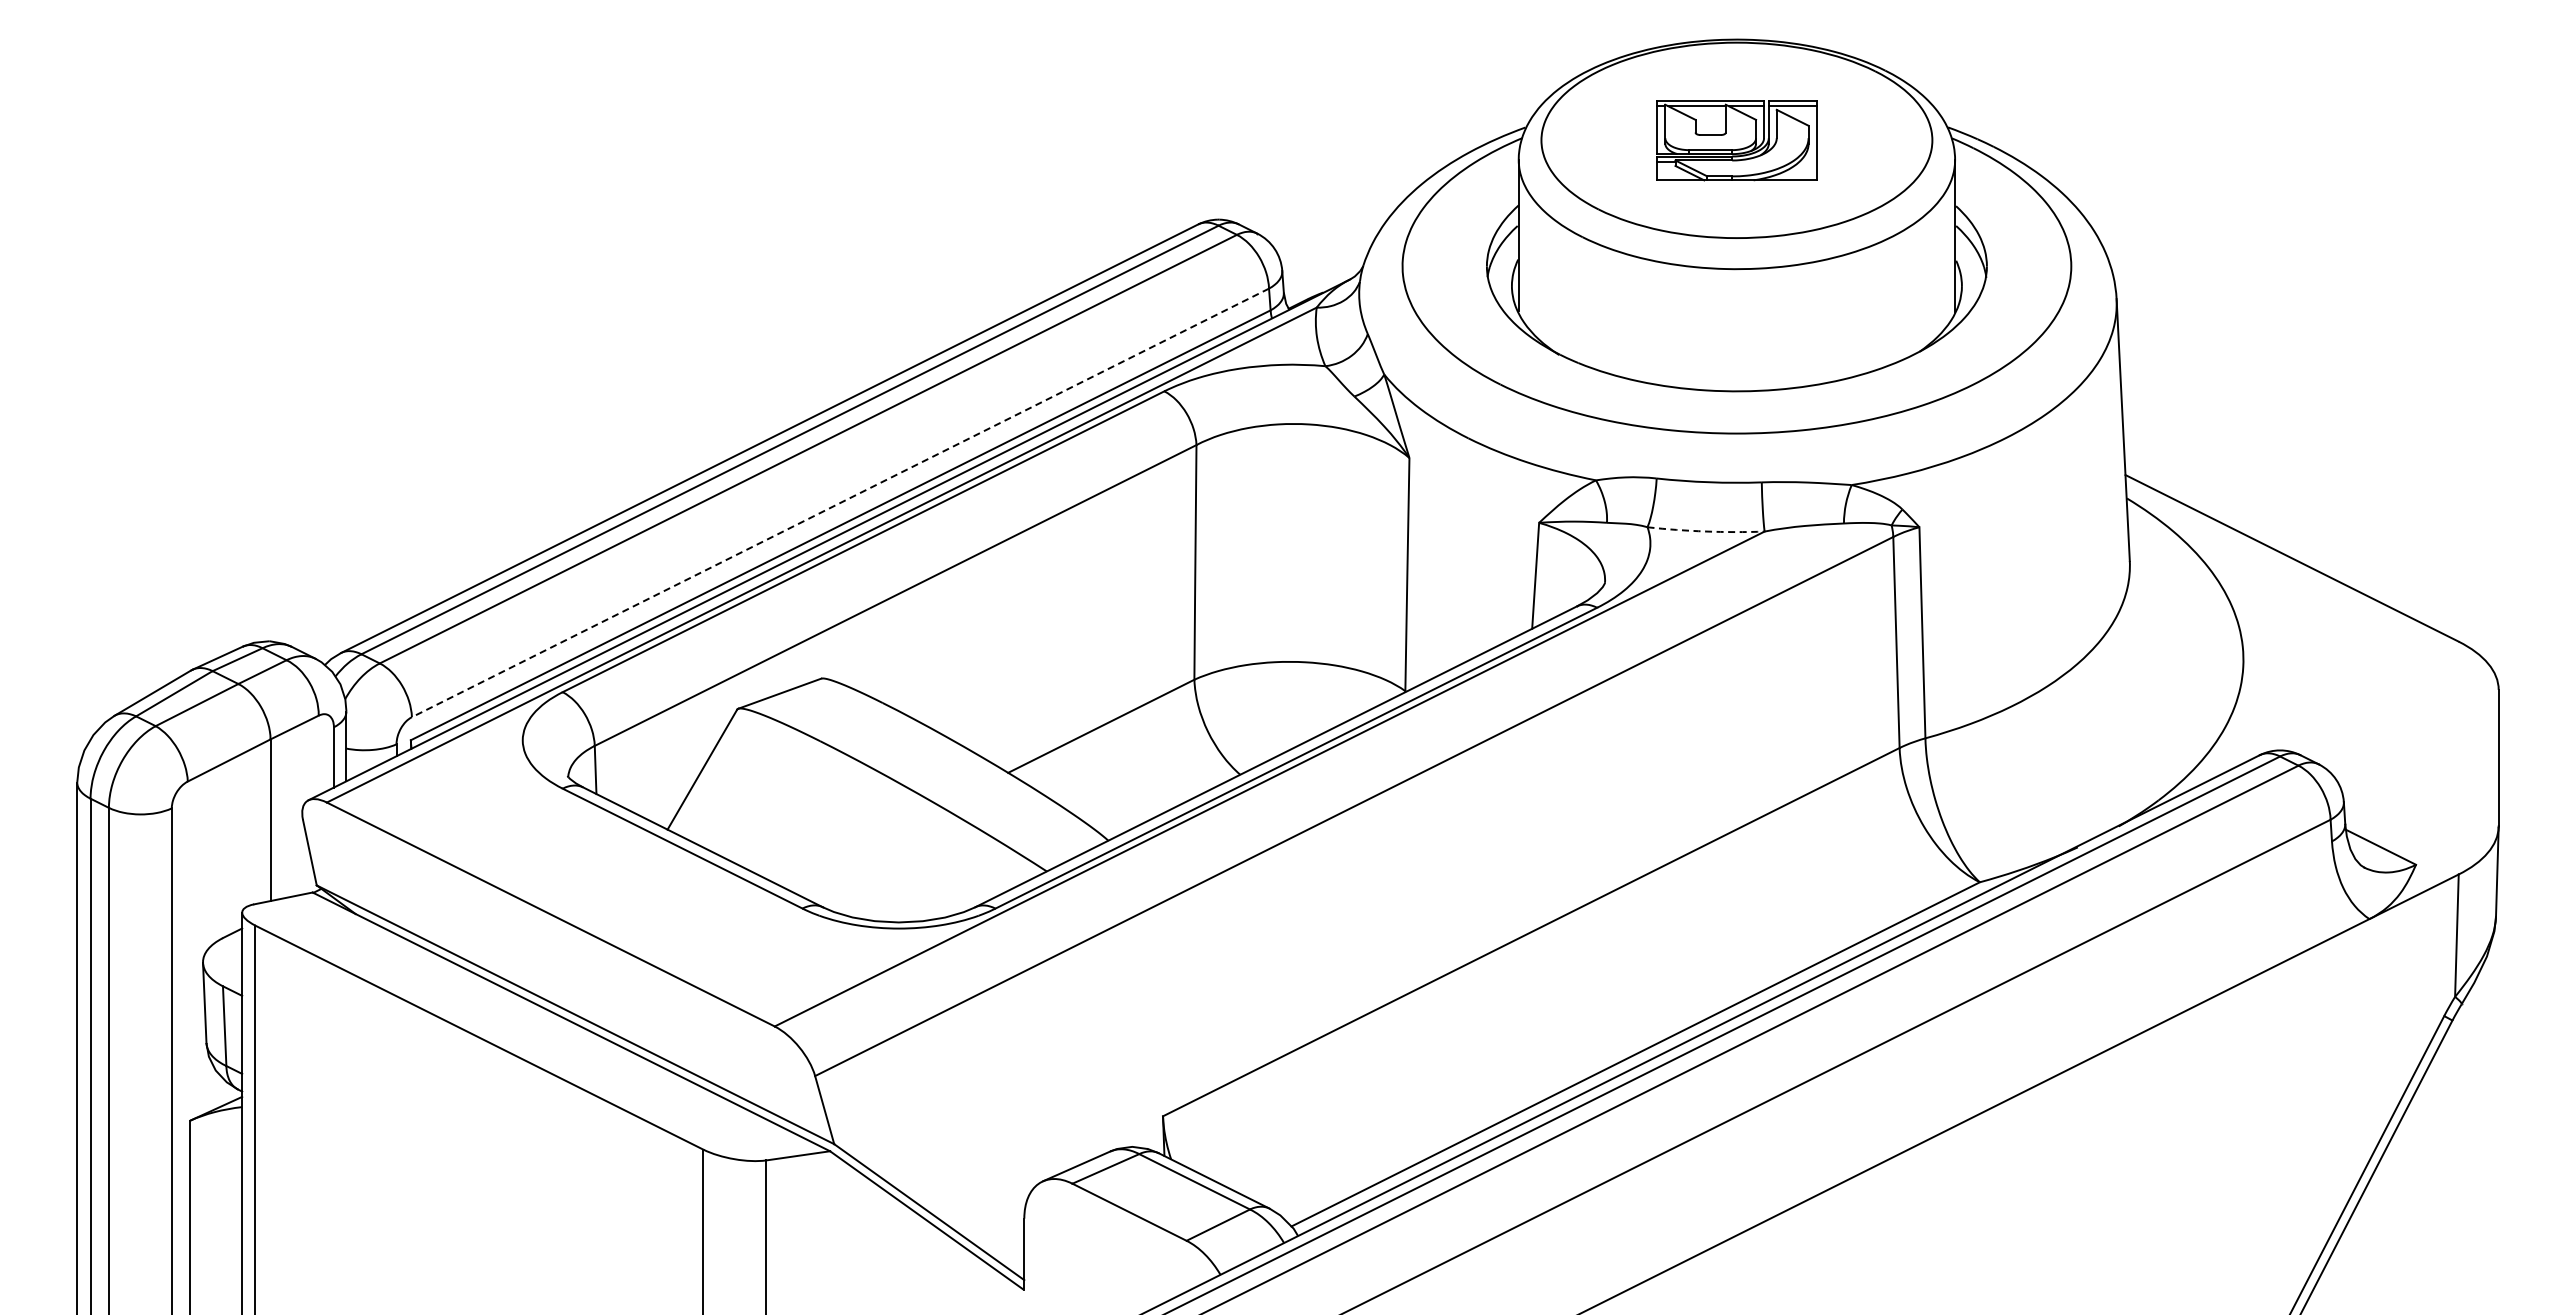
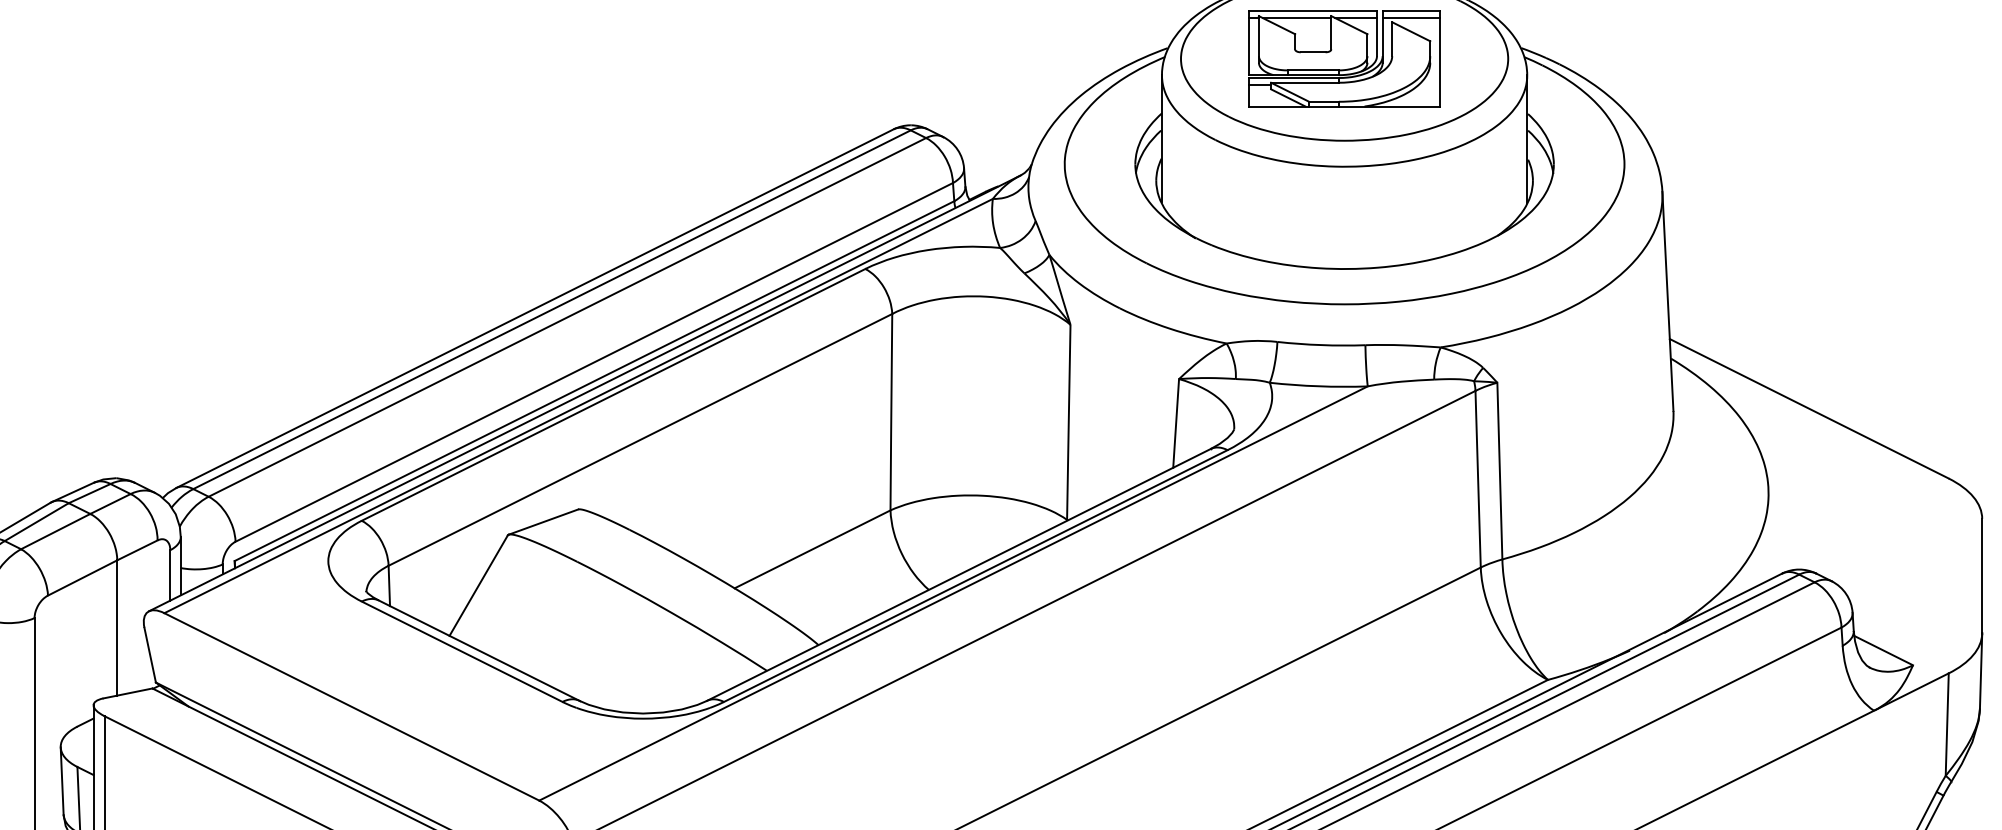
part: (1736, 140) -> (1344, 59), size x1.43
line: (840, 503) -> (594, 362), dashed -> solid
arc: (1705, 531) -> (1318, 386), dashed -> solid

